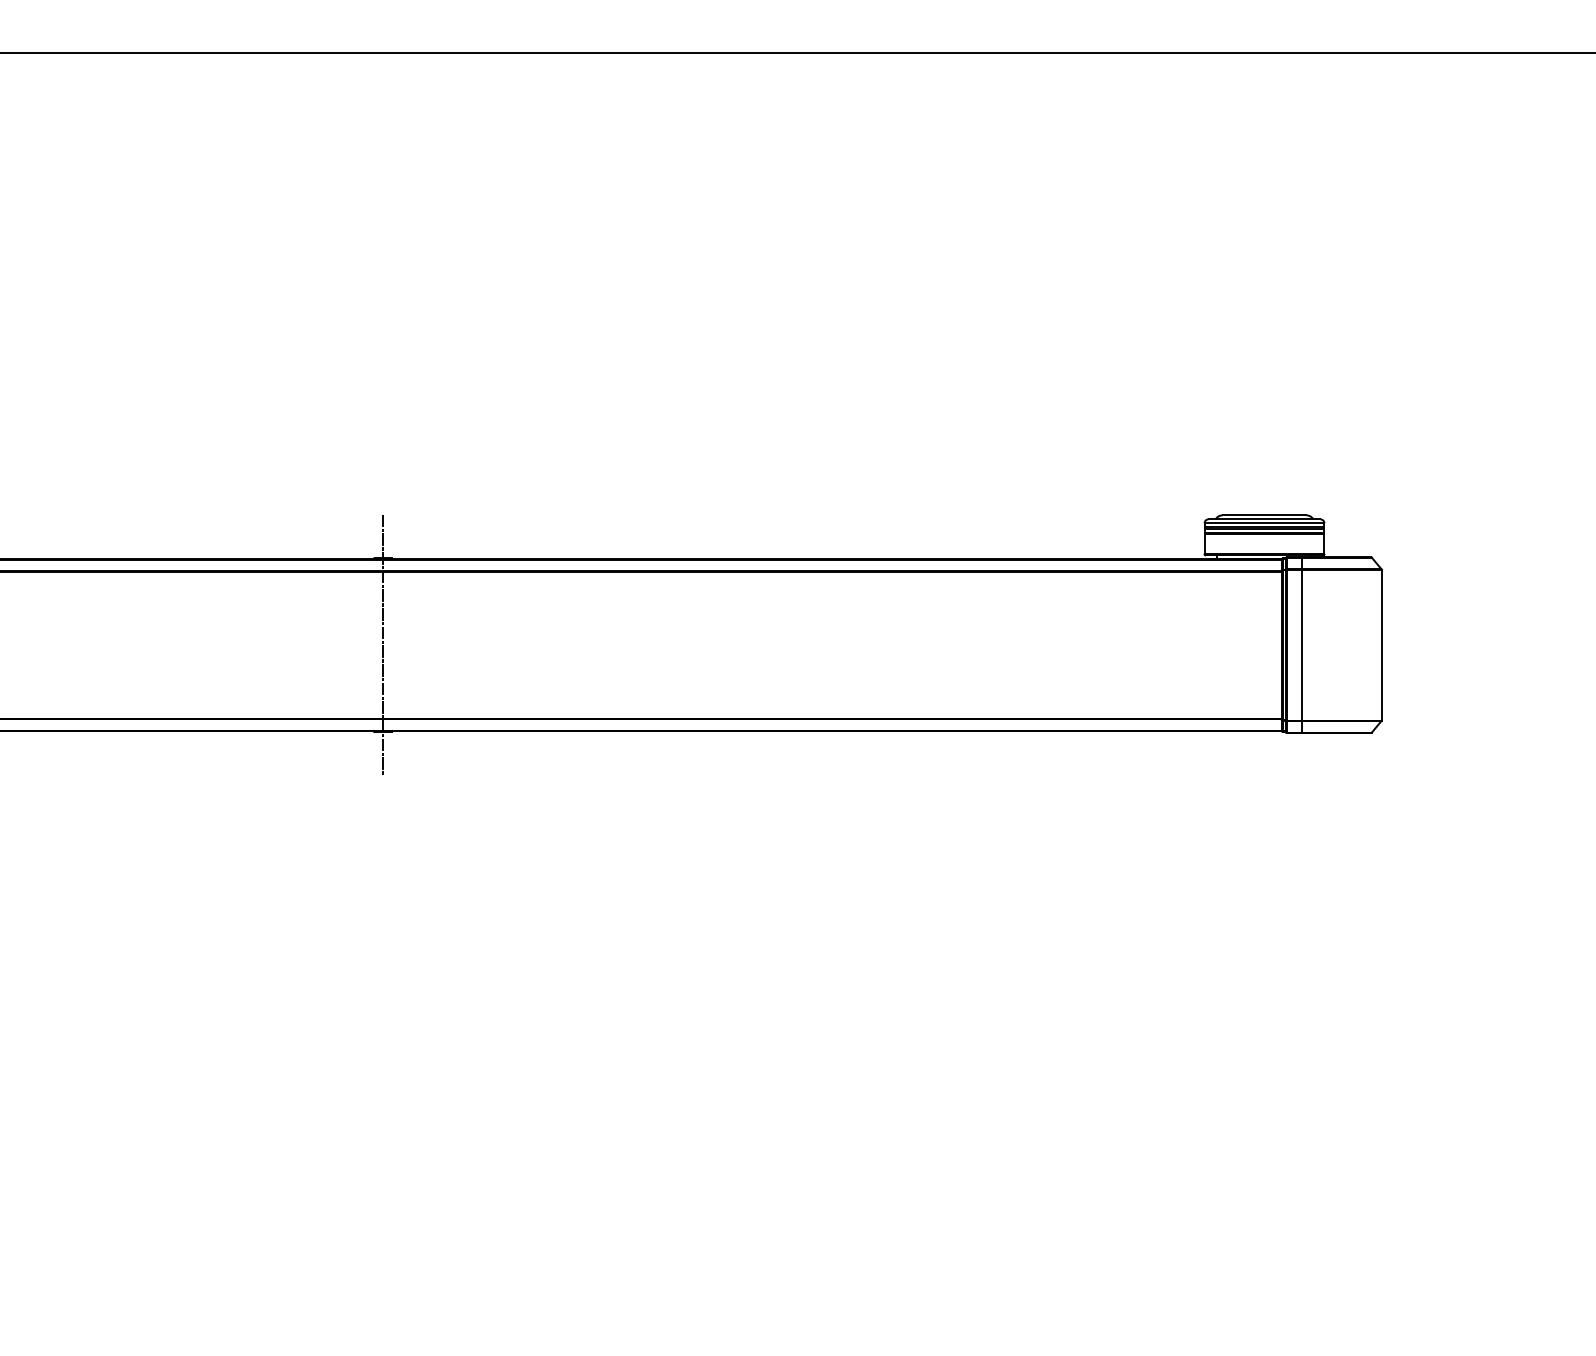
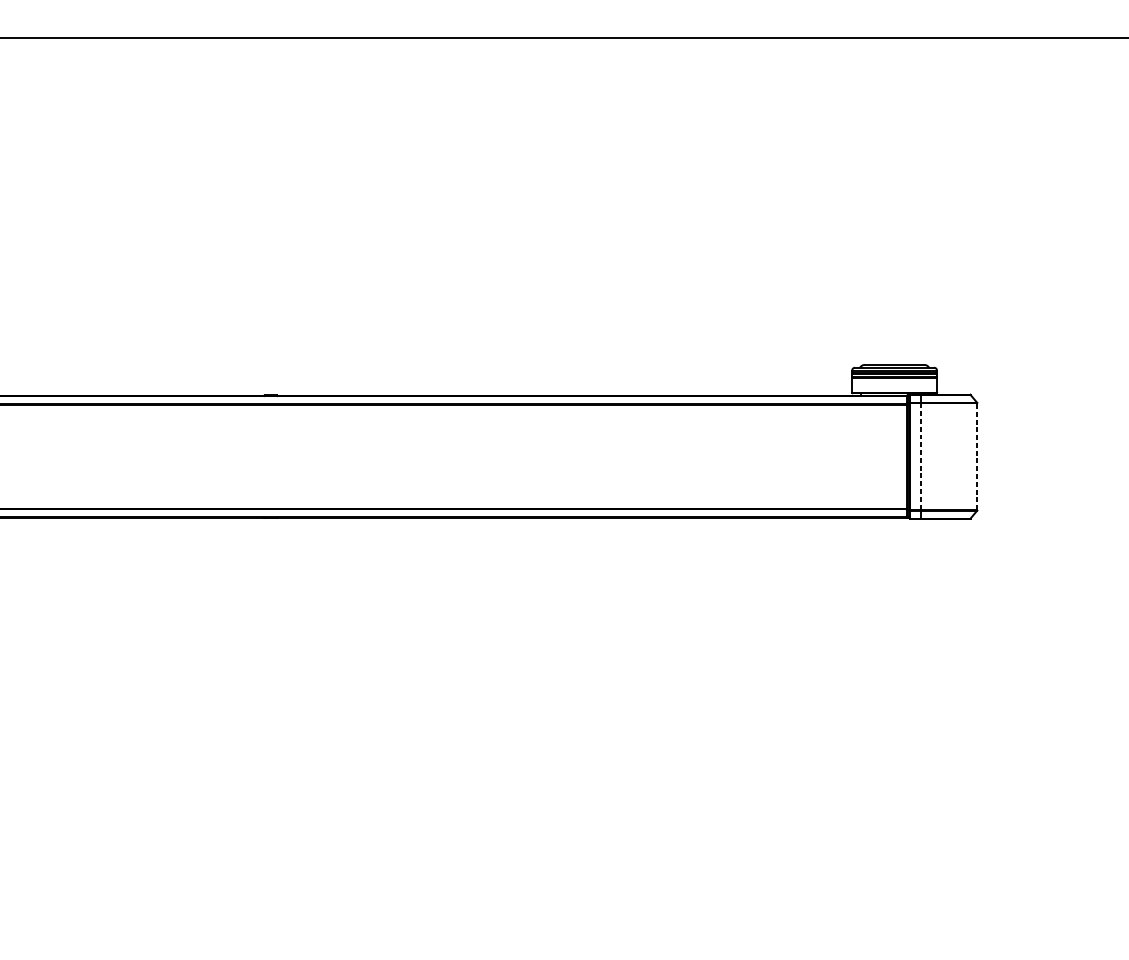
line: (383, 644) -> (271, 456), removed
line: (1381, 644) -> (977, 456), solid -> dashed
line: (1301, 645) -> (920, 457), solid -> dashed

